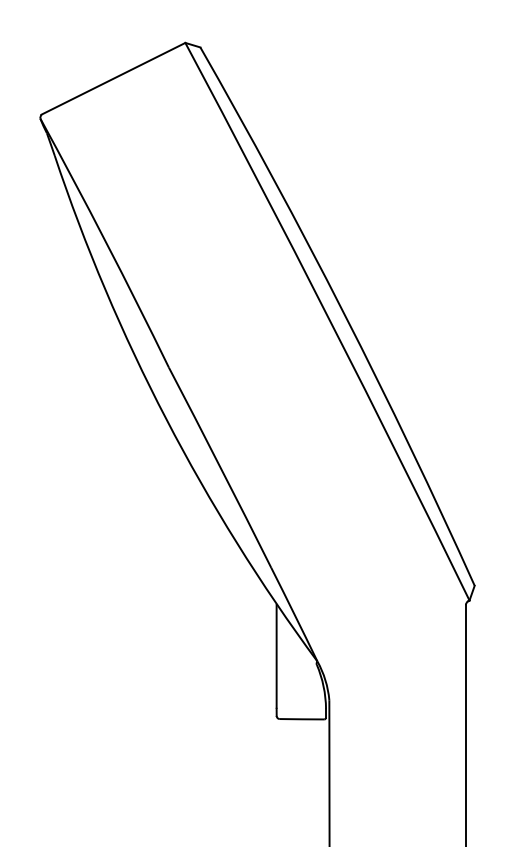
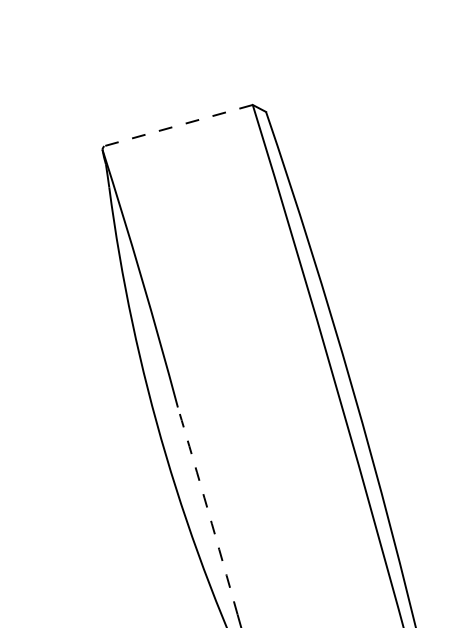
line: (113, 79) -> (178, 126), solid -> dashed
arc: (220, 467) -> (208, 510), solid -> dashed

